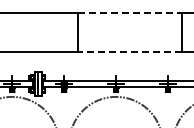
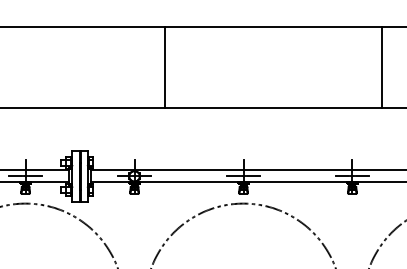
line: (130, 12) -> (273, 26), dashed -> solid
line: (130, 51) -> (273, 108), dashed -> solid

